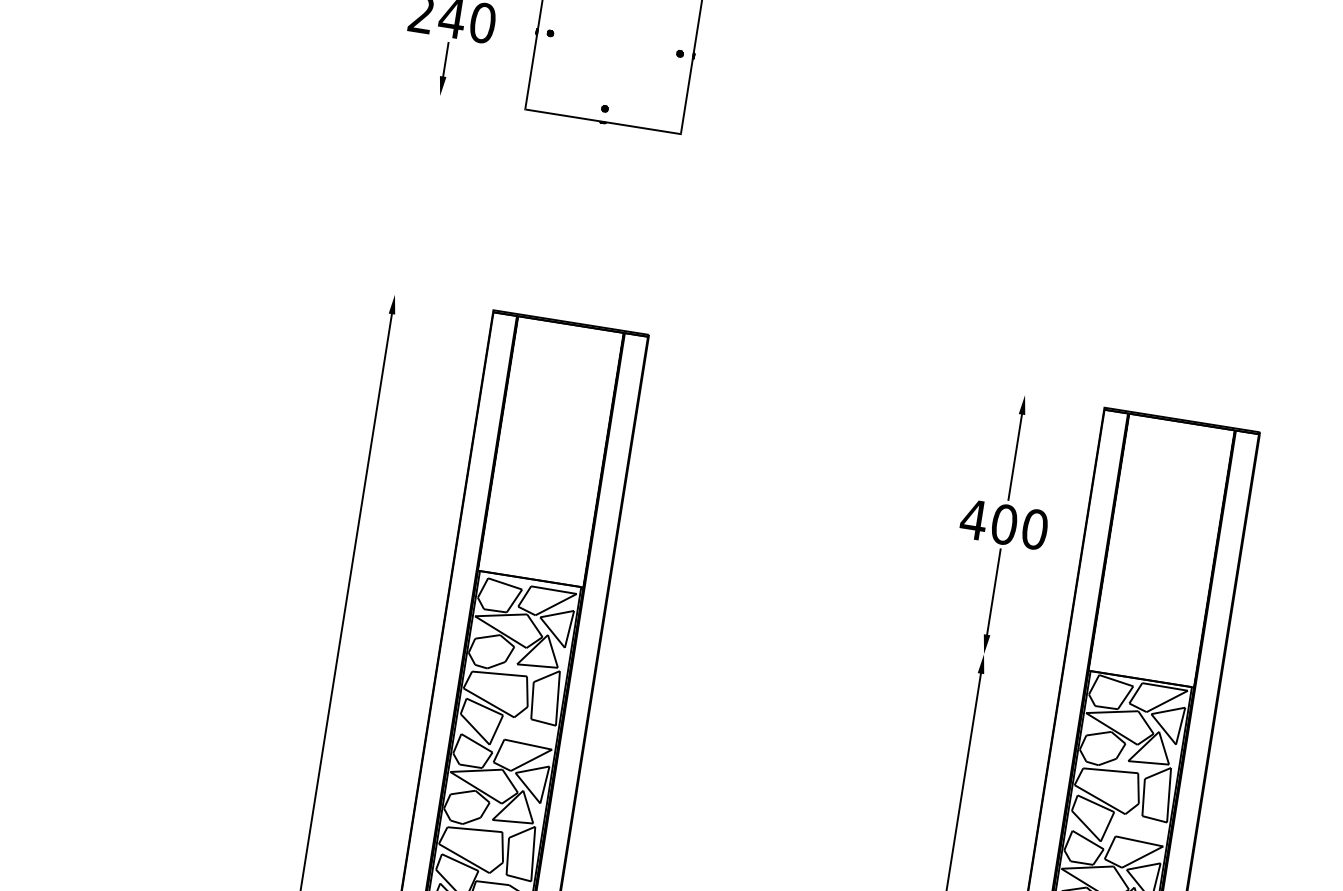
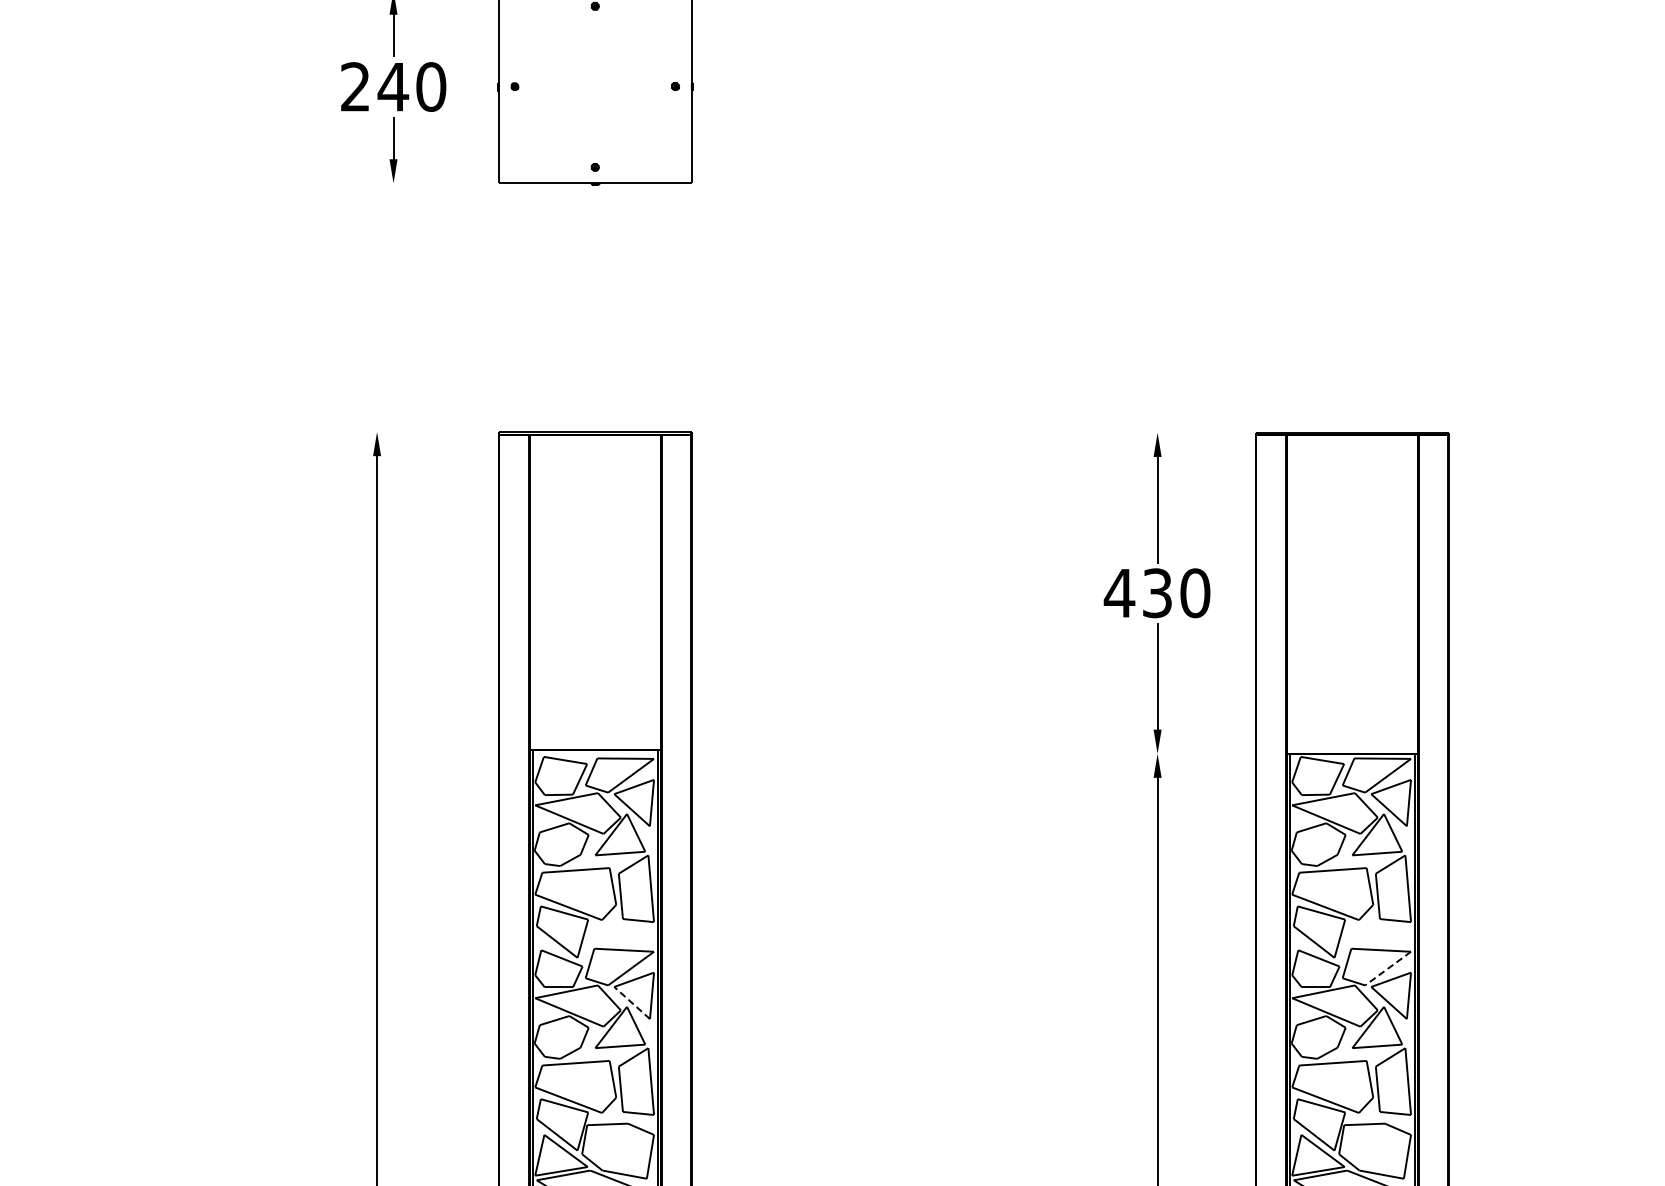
text: (1004, 524) -> (1157, 593), 400 -> 430
line: (527, 787) -> (631, 1002), solid -> dashed
line: (1142, 856) -> (1387, 968), solid -> dashed

